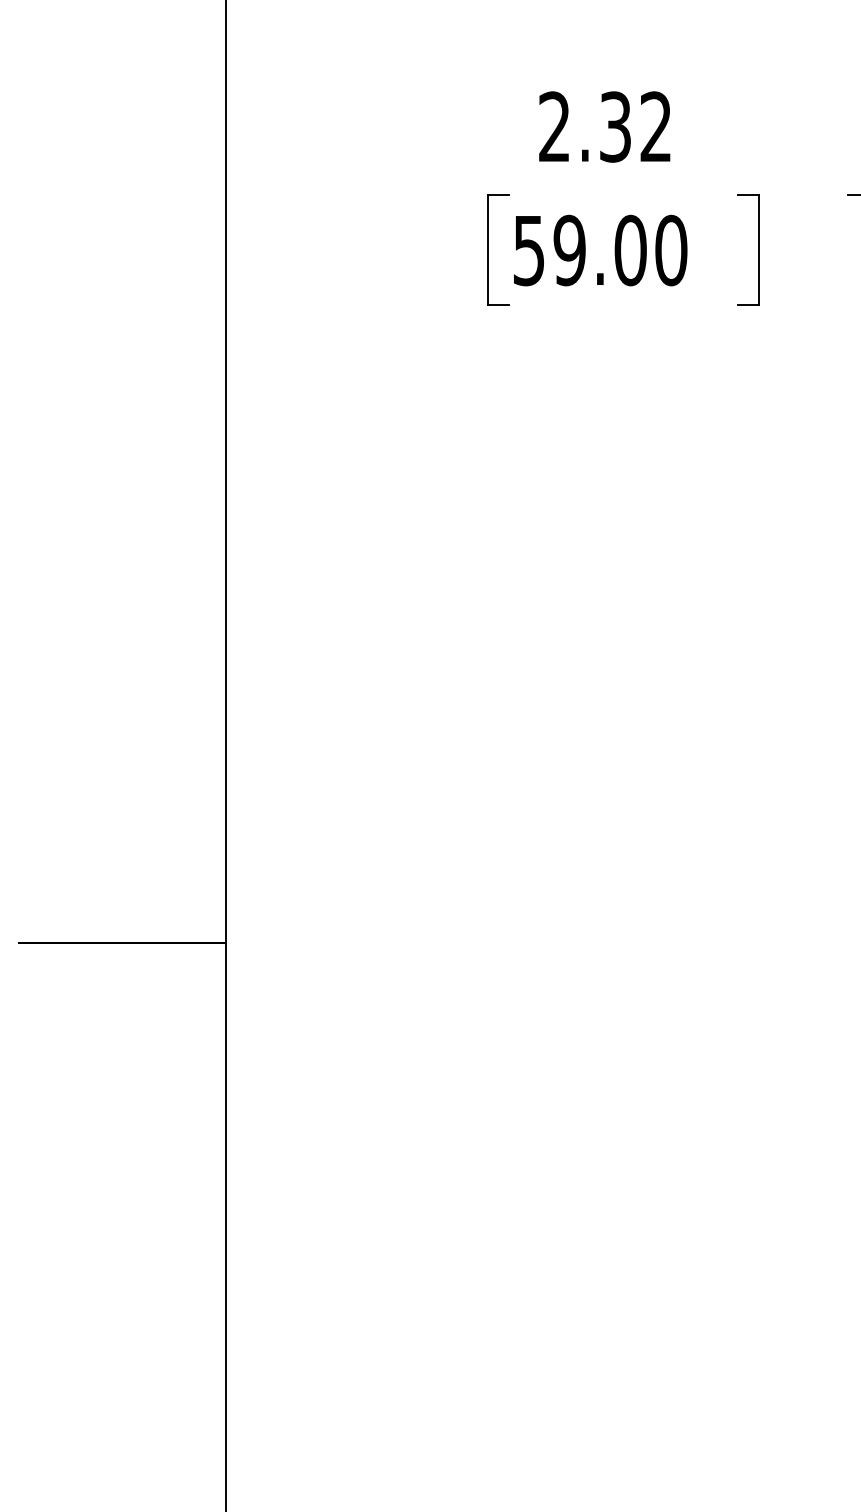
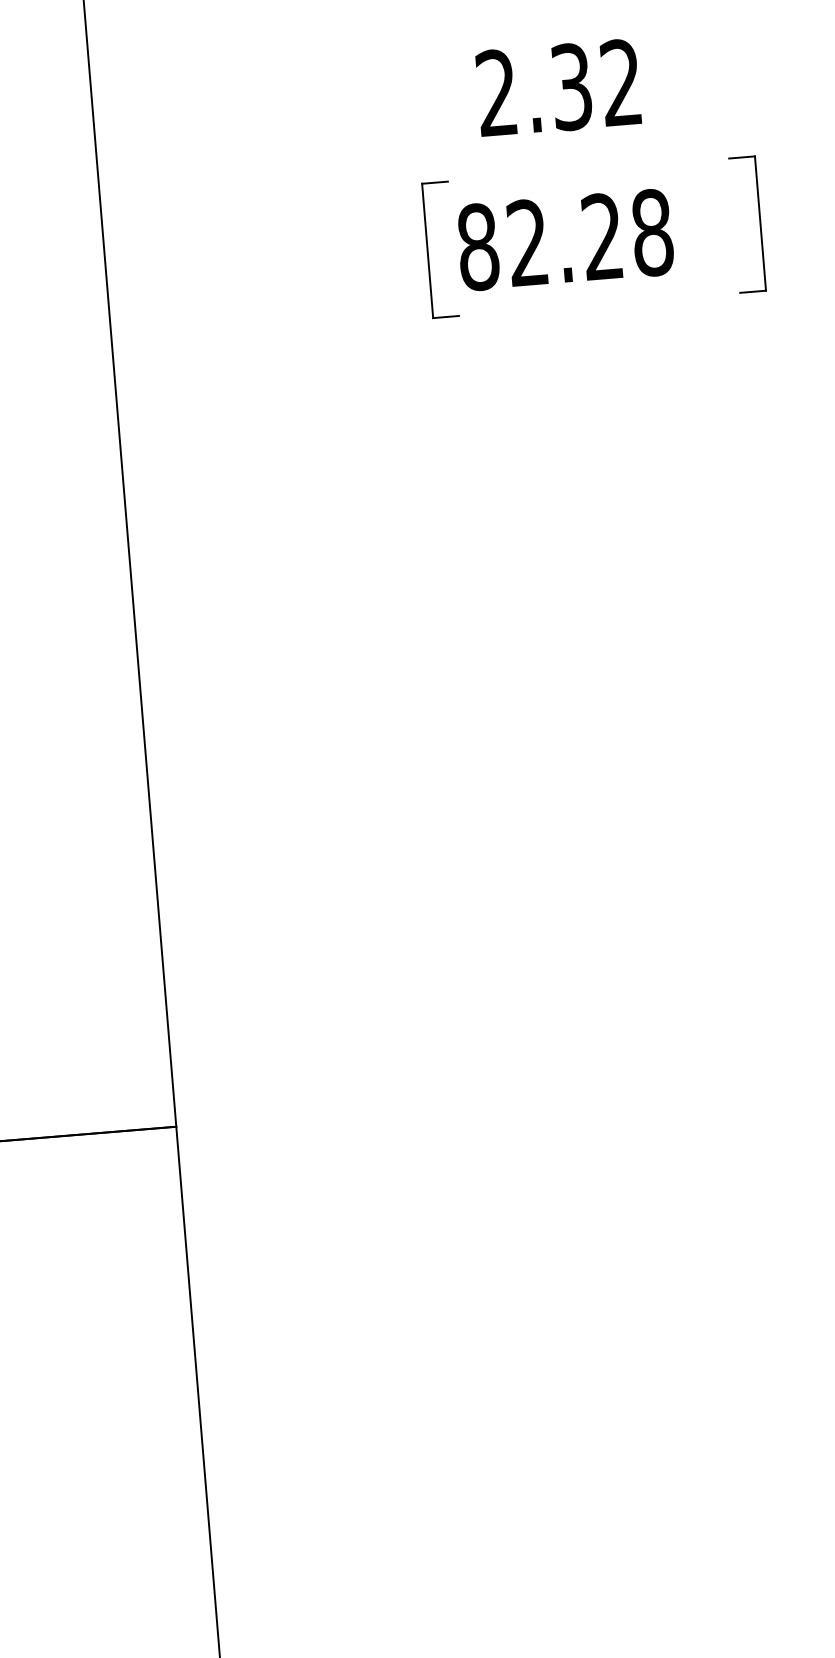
text: (600, 250) -> (565, 239), 59.00 -> 82.28

